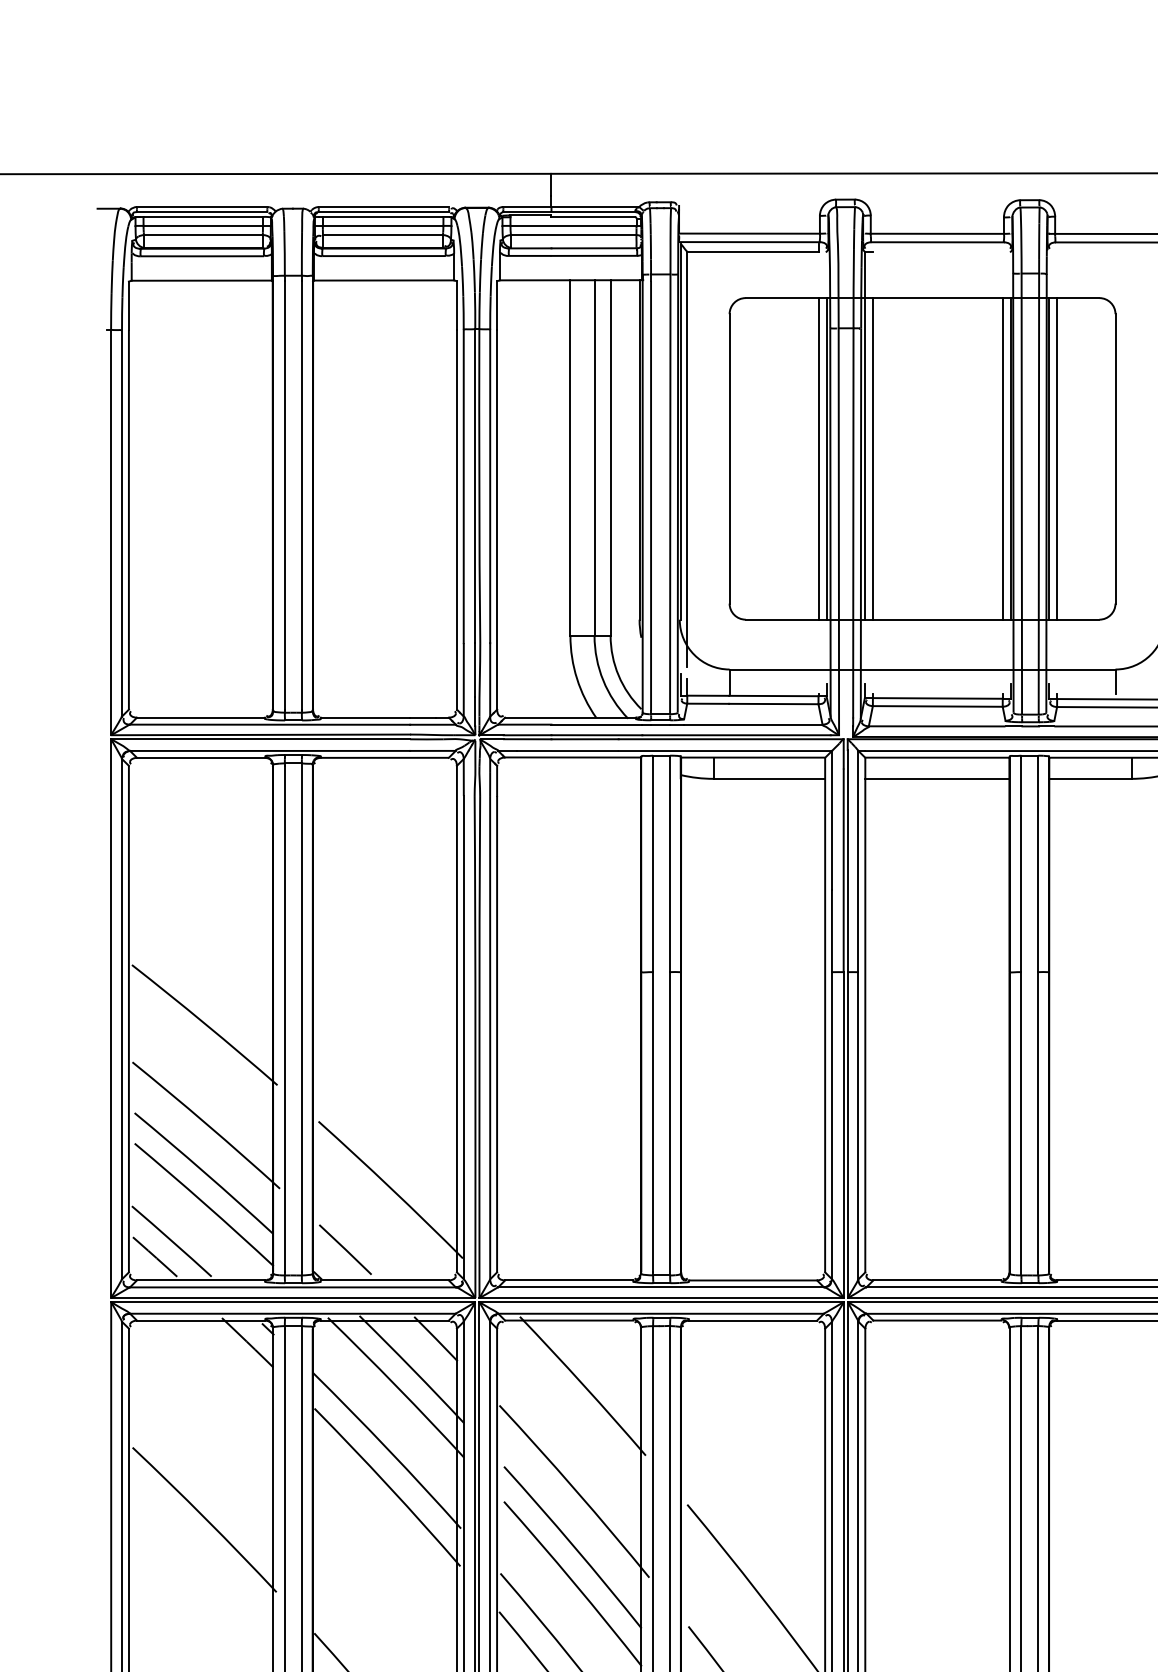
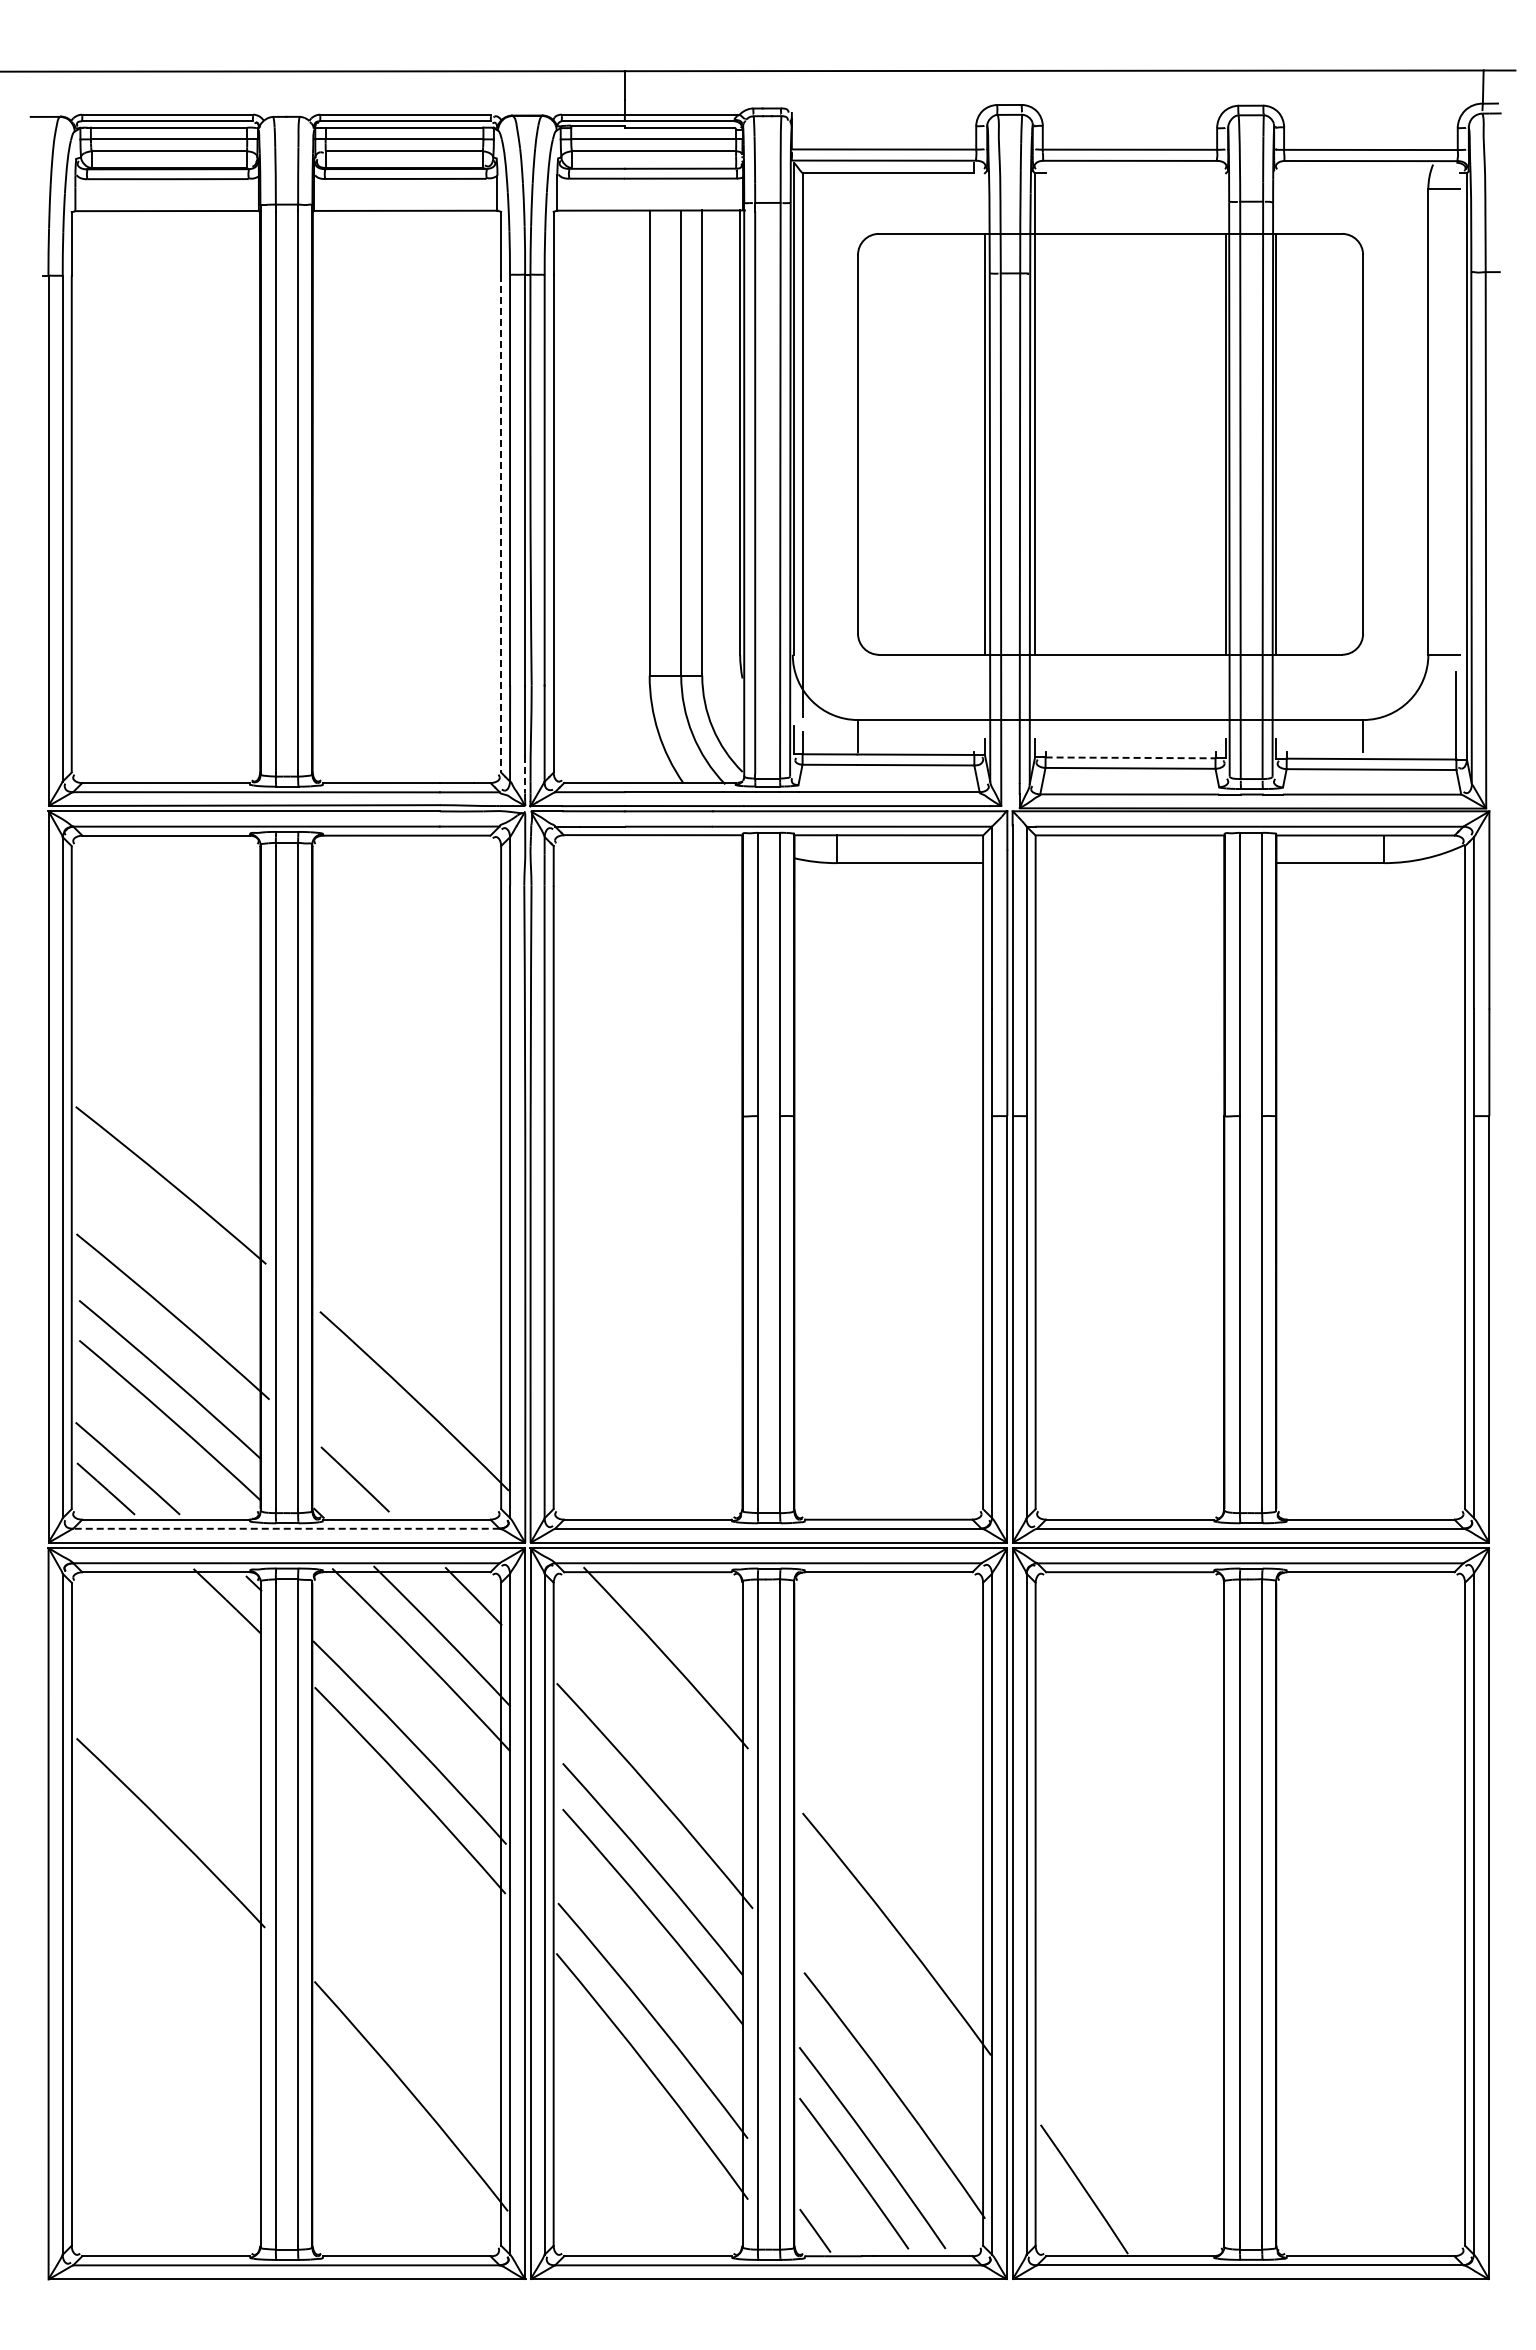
line: (818, 458) -> (974, 443), removed
line: (872, 458) -> (1045, 443), removed
line: (1002, 458) -> (1215, 443), removed
line: (1056, 458) -> (1286, 443), removed
line: (457, 519) -> (501, 523), solid -> dashed
line: (937, 698) -> (1130, 757), solid -> dashed
line: (475, 711) -> (525, 775), solid -> dashed
line: (937, 779) -> (1129, 863), removed
line: (292, 1287) -> (285, 1528), solid -> dashed

